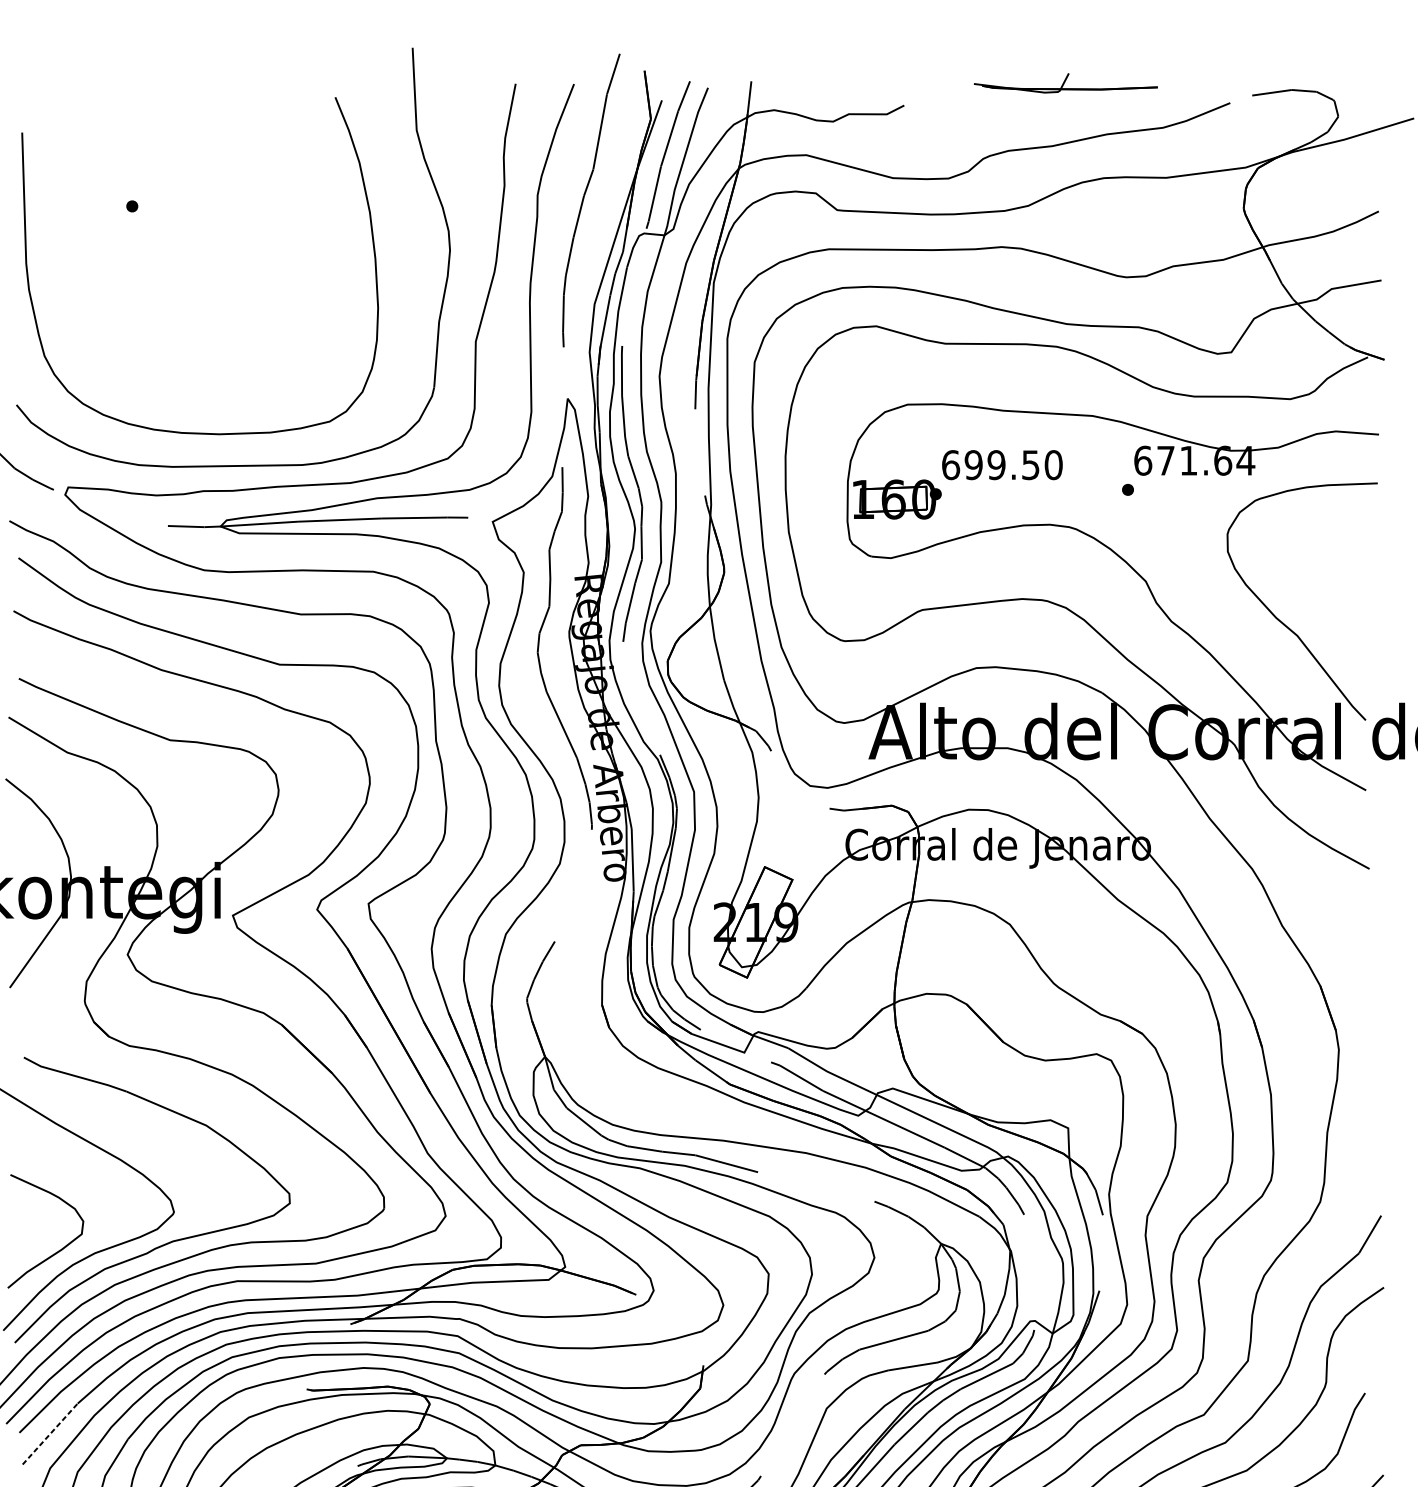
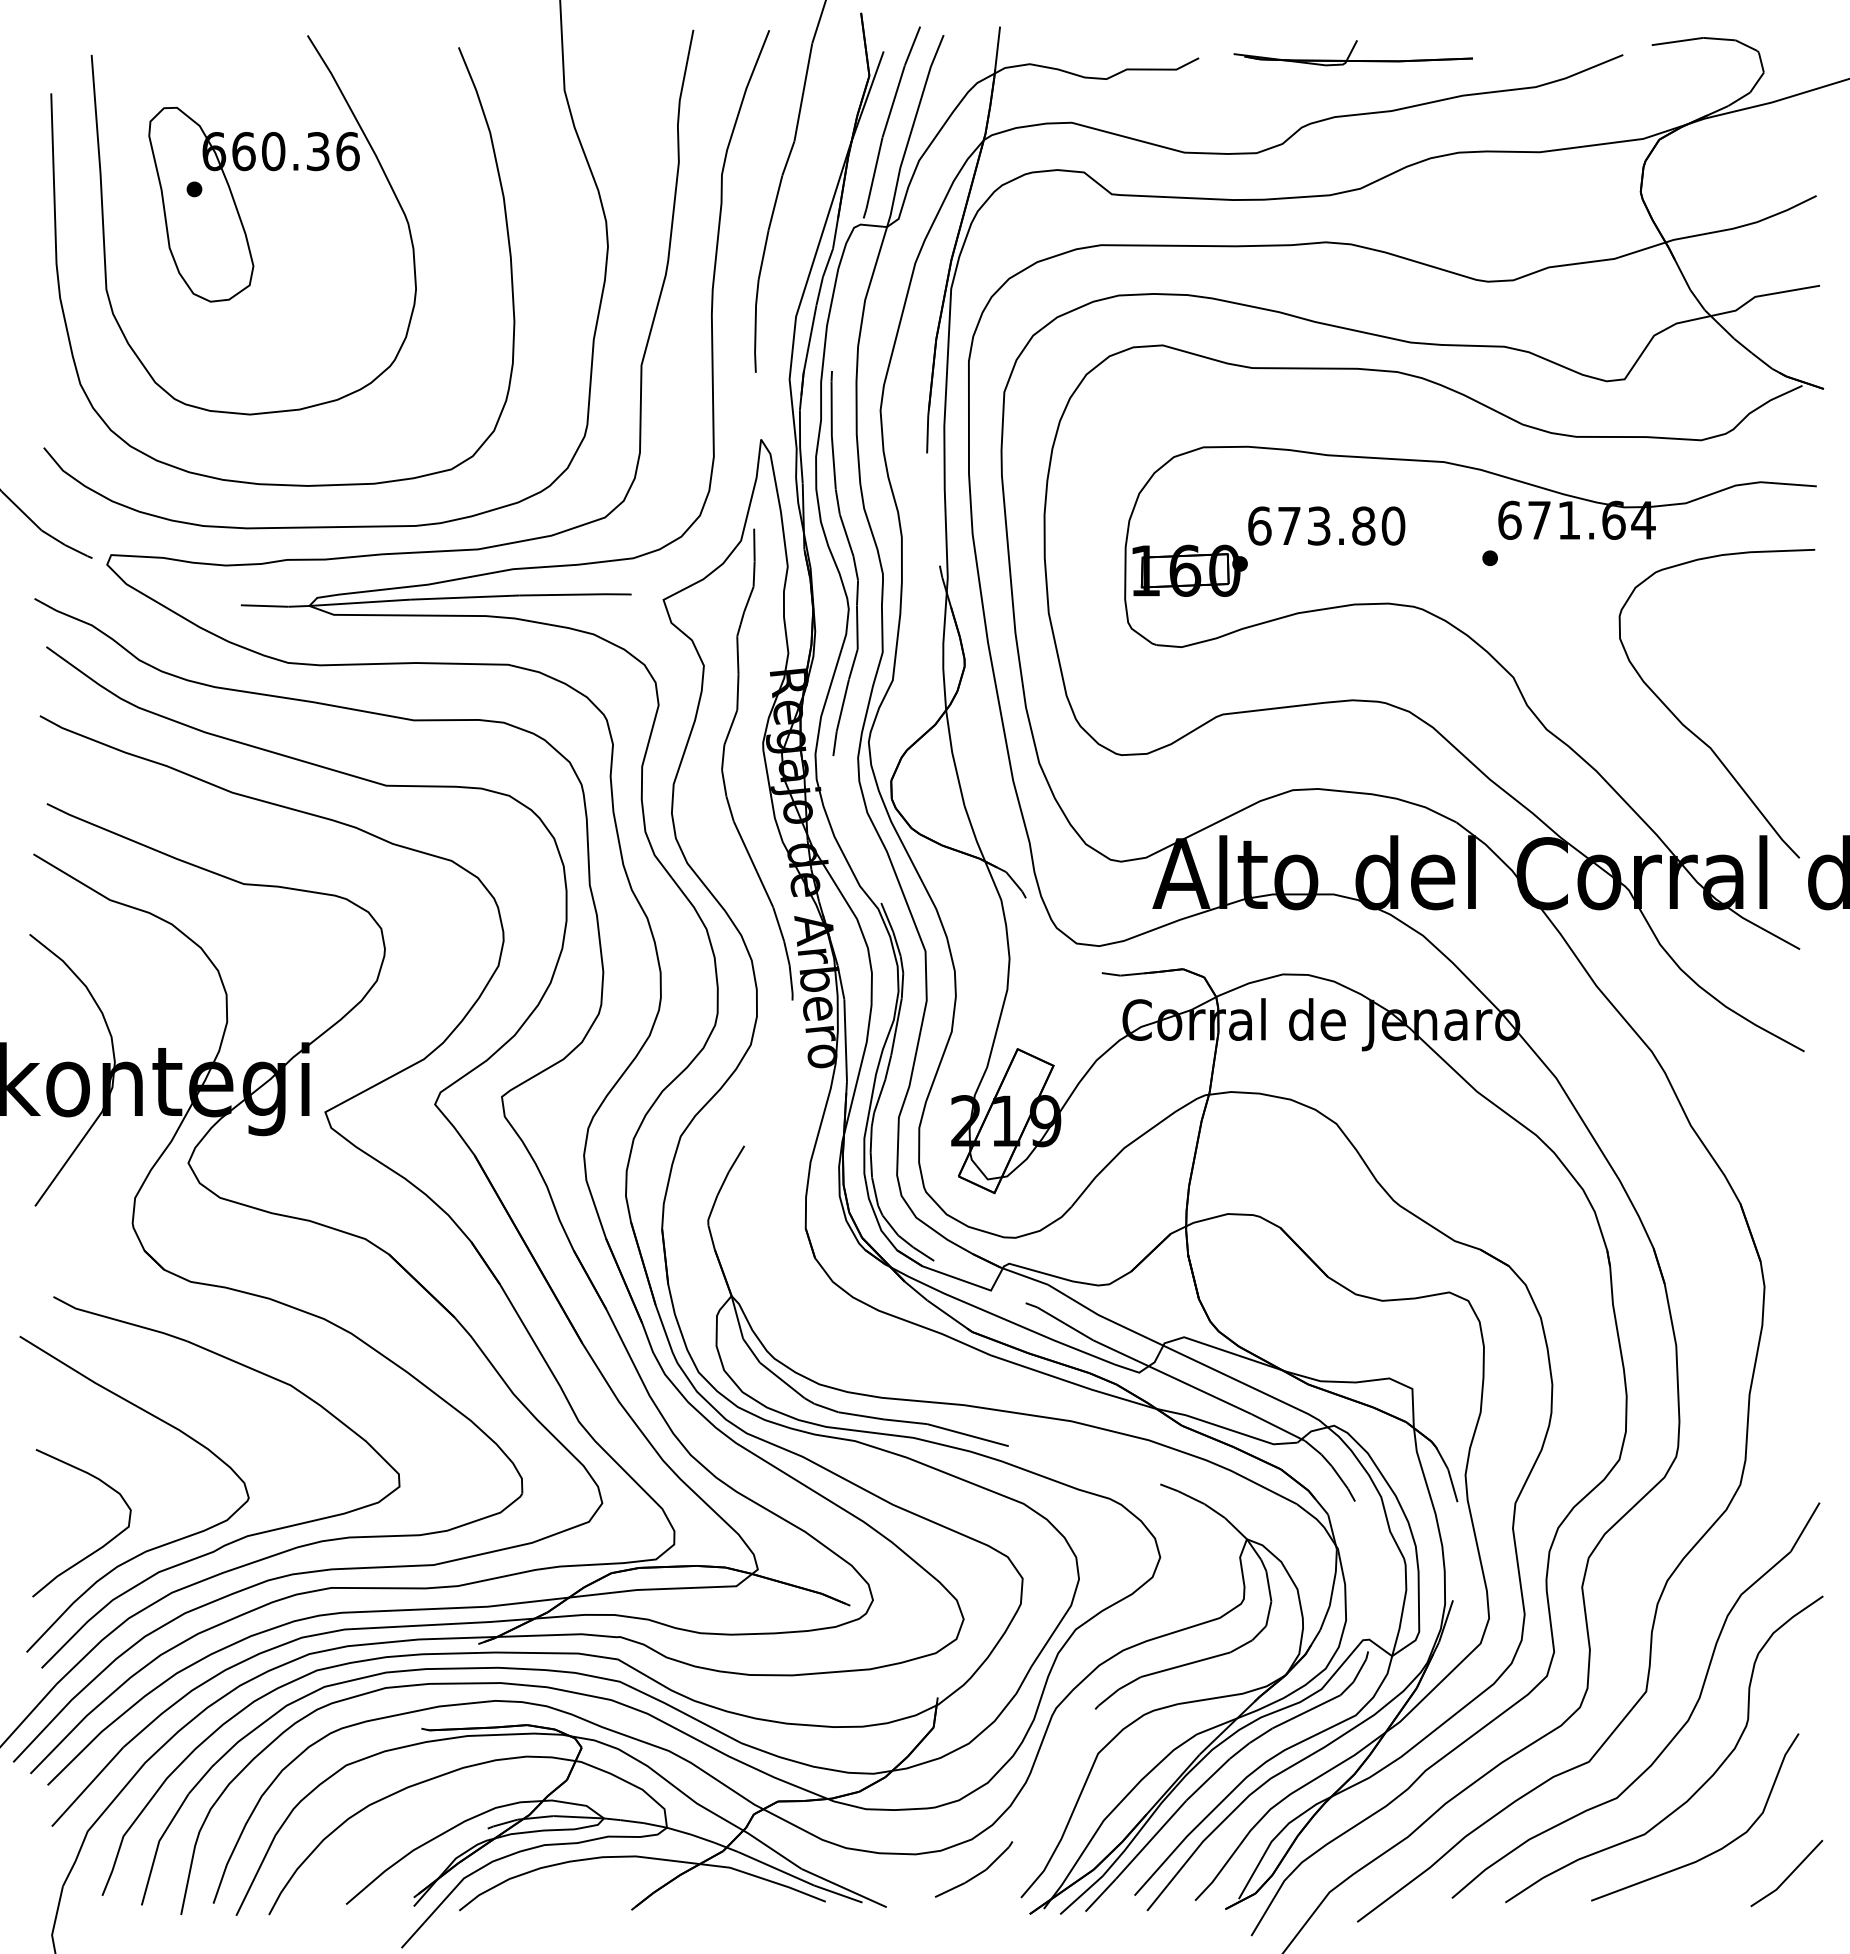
part: (1065, 83) -> (1352, 53), moved
part: (170, 235) -> (244, 227), added
text: (1002, 464) -> (1326, 525), 699.50 -> 673.80
line: (50, 1433) -> (88, 1786), dashed -> solid

